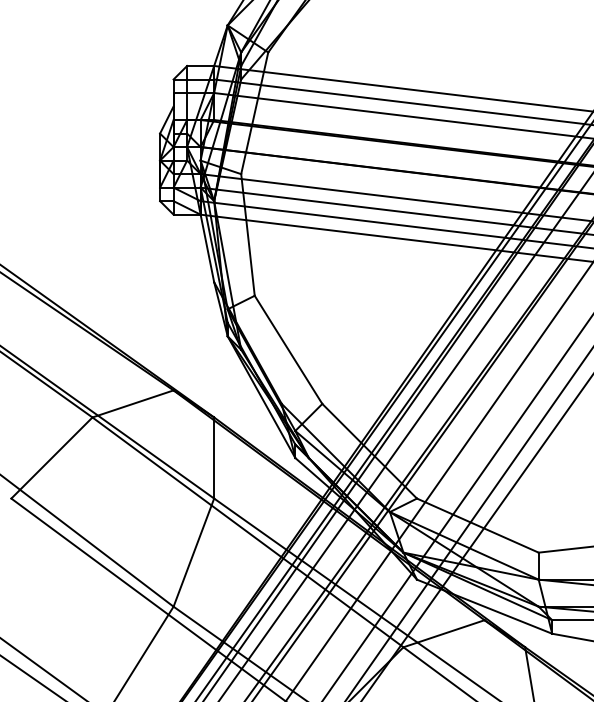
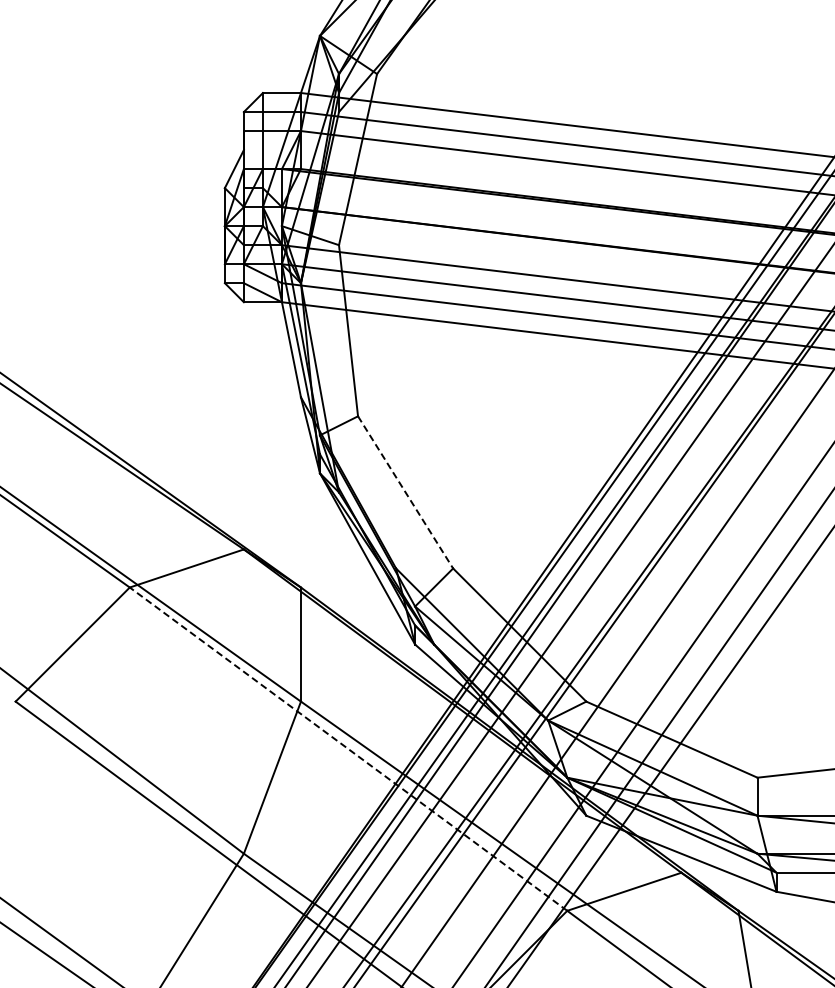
line: (288, 349) -> (405, 492), solid -> dashed
line: (247, 532) -> (348, 749), solid -> dashed

